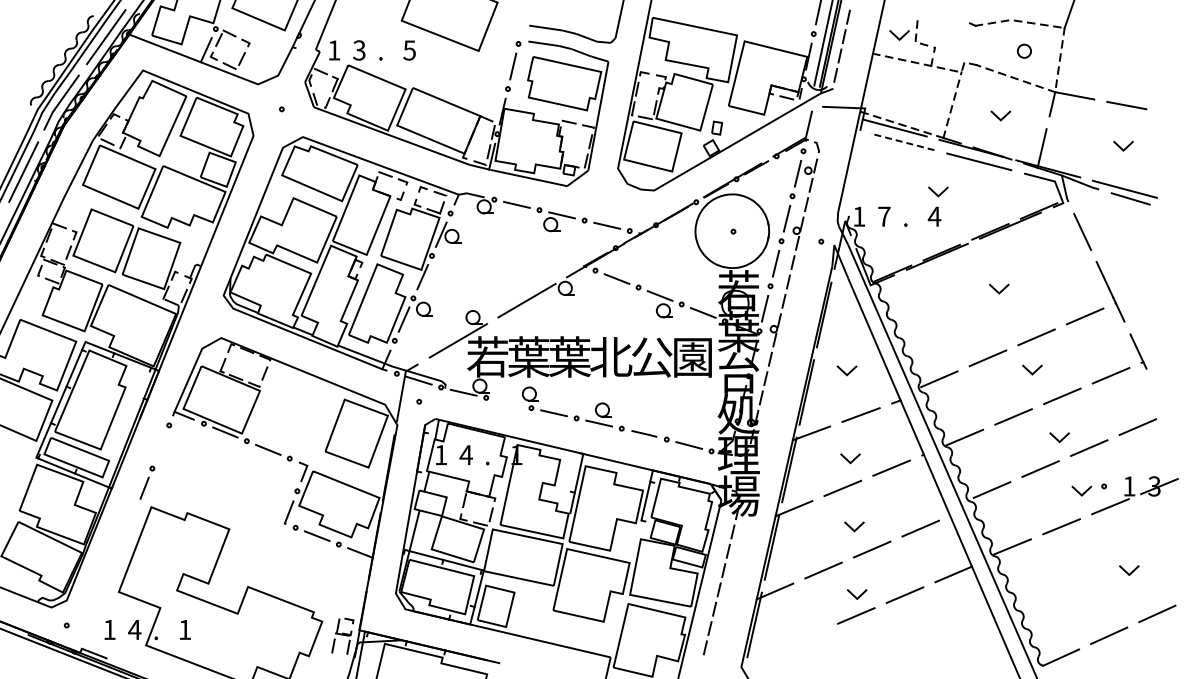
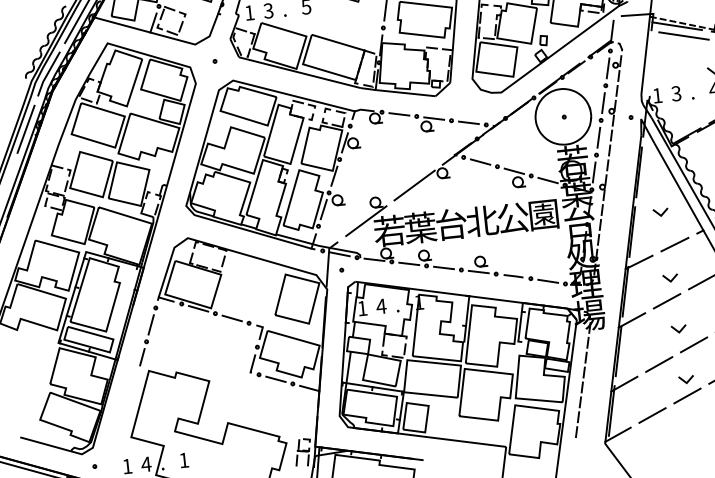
line: (901, 141) -> (683, 35), dashed -> solid
text: (884, 216) -> (676, 93), 7 -> 3
text: (569, 356) -> (451, 224), 葉 -> 台
line: (508, 402) -> (408, 263), added
line: (160, 446) -> (150, 324), added
line: (807, 636) -> (652, 415), added
line: (759, 656) -> (617, 434), added

